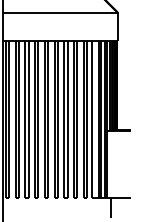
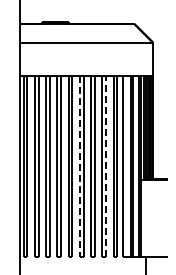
line: (54, 119) -> (79, 166), solid -> dashed
line: (77, 119) -> (106, 166), solid -> dashed

